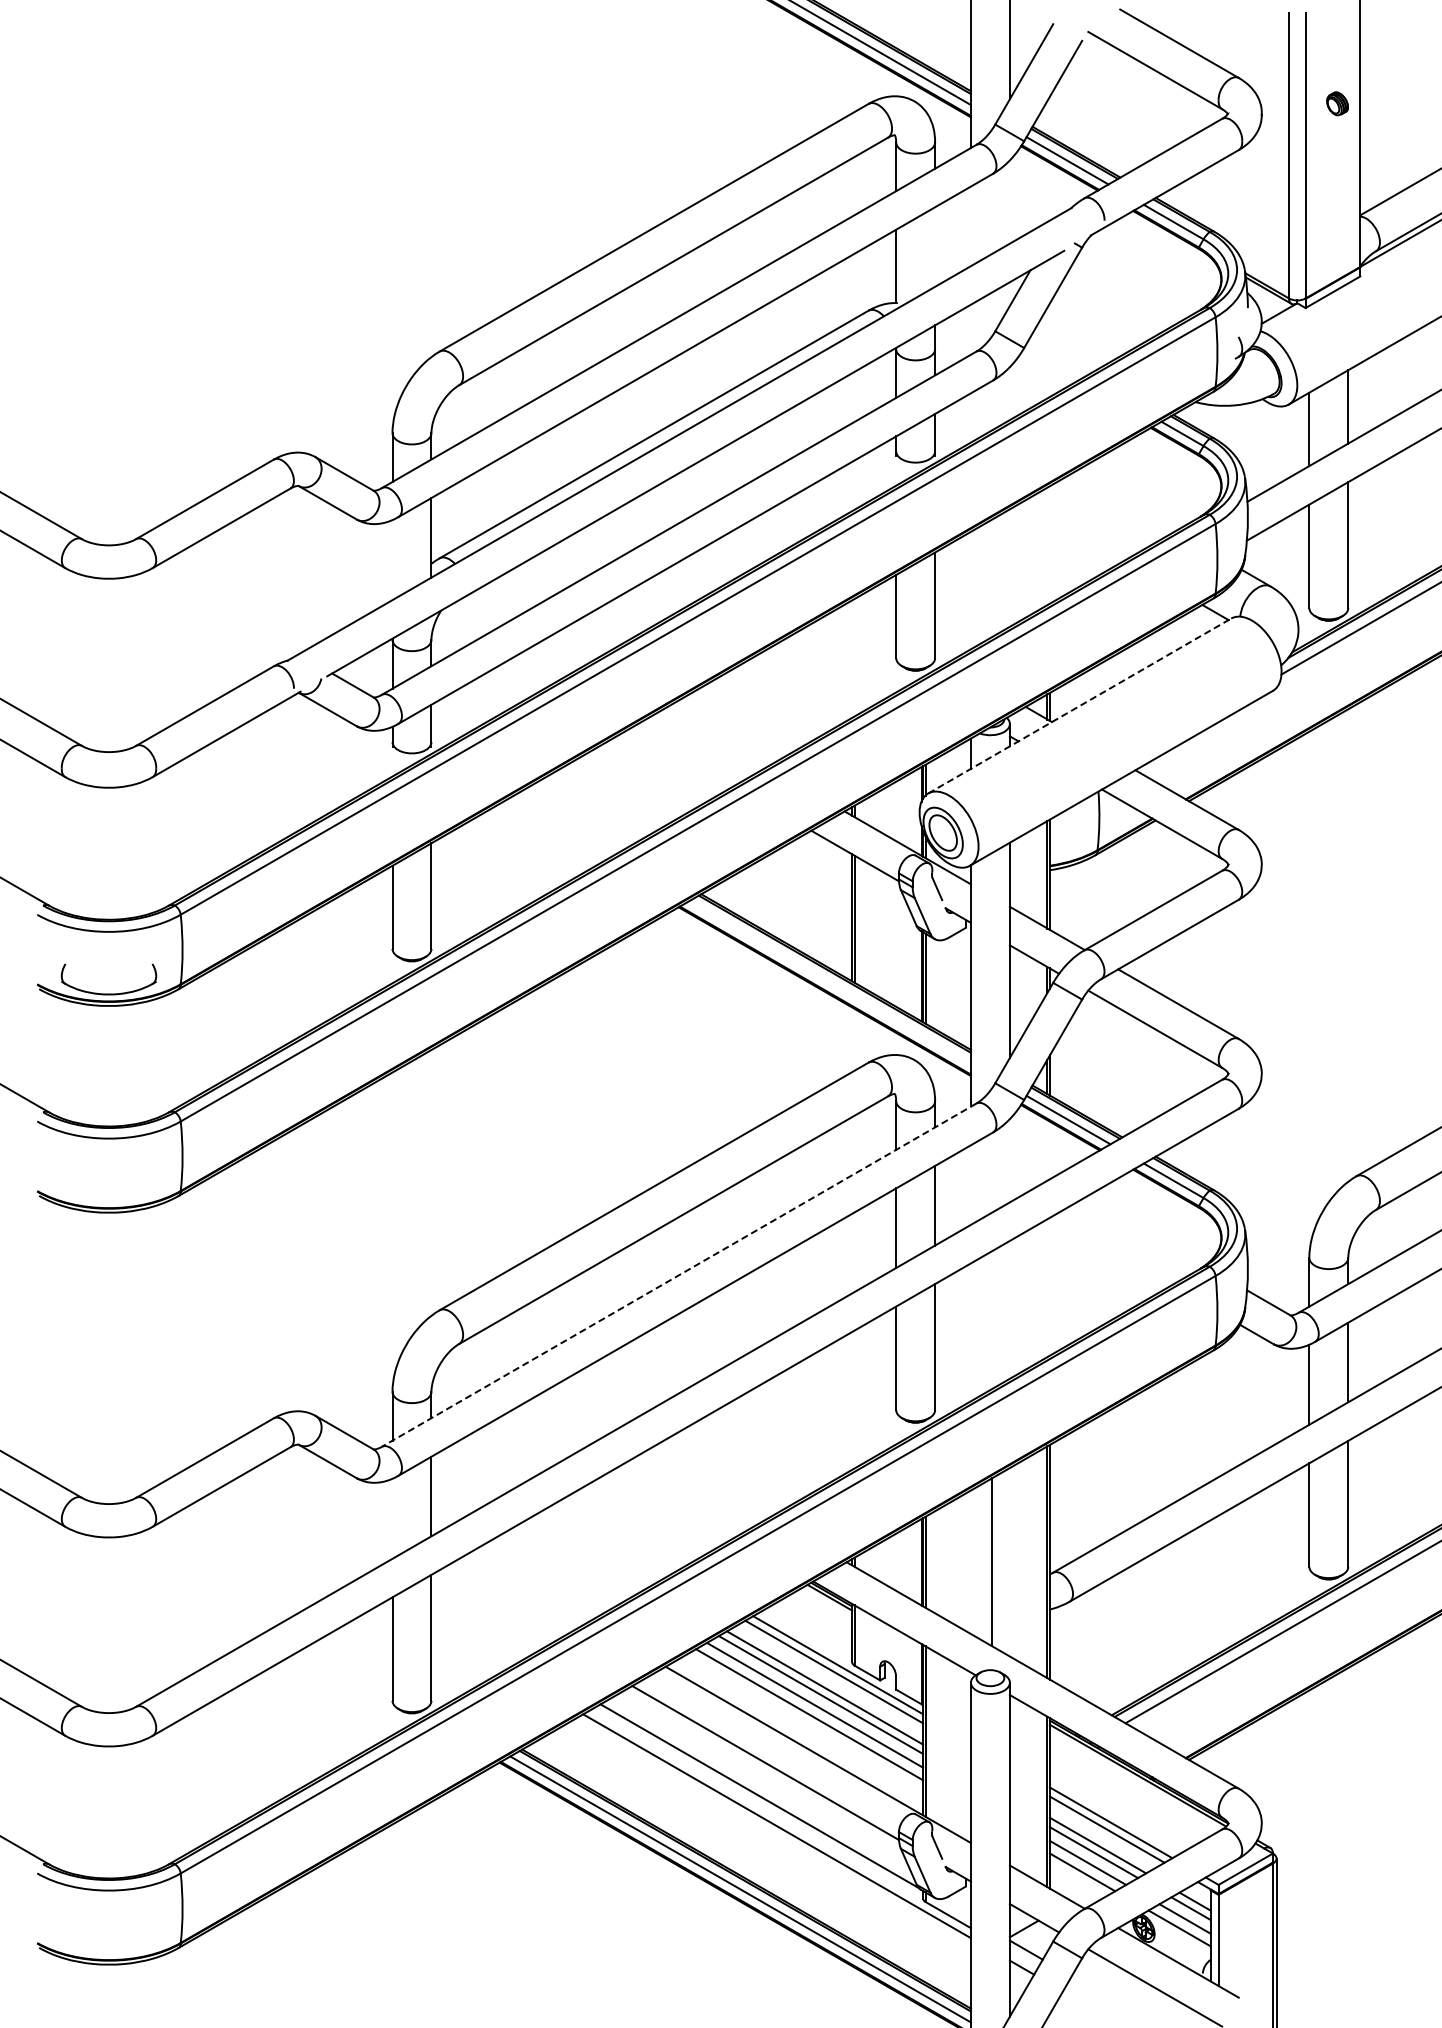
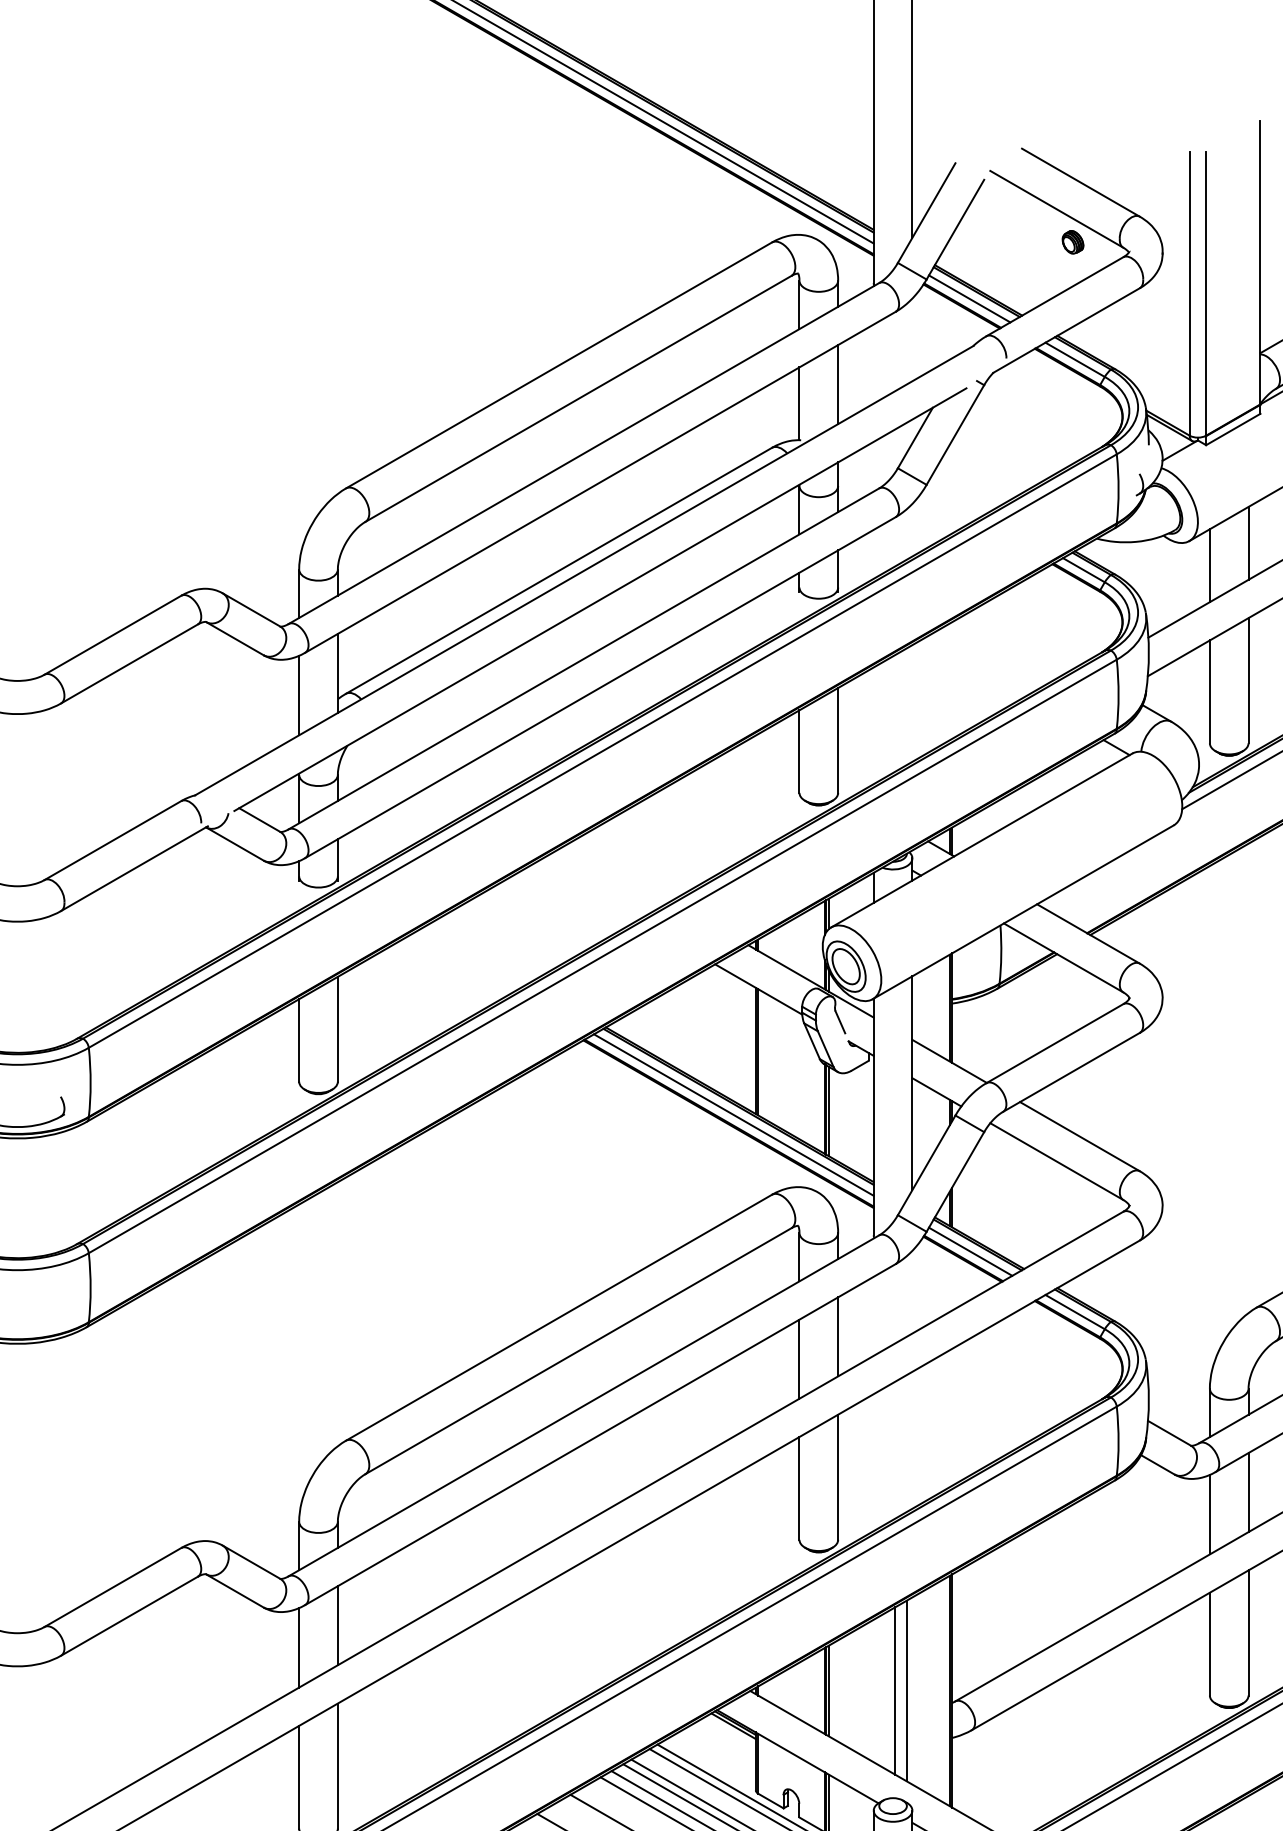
part: (1337, 103) -> (1072, 242), moved
line: (935, 246) -> (838, 384), added
line: (392, 560) -> (299, 695), added
line: (1079, 706) -> (981, 840), dashed -> solid
line: (829, 982) -> (733, 1115), added
line: (678, 1275) -> (583, 1406), dashed -> solid
line: (392, 1518) -> (299, 1647), added
line: (1004, 1562) -> (907, 1691), added

